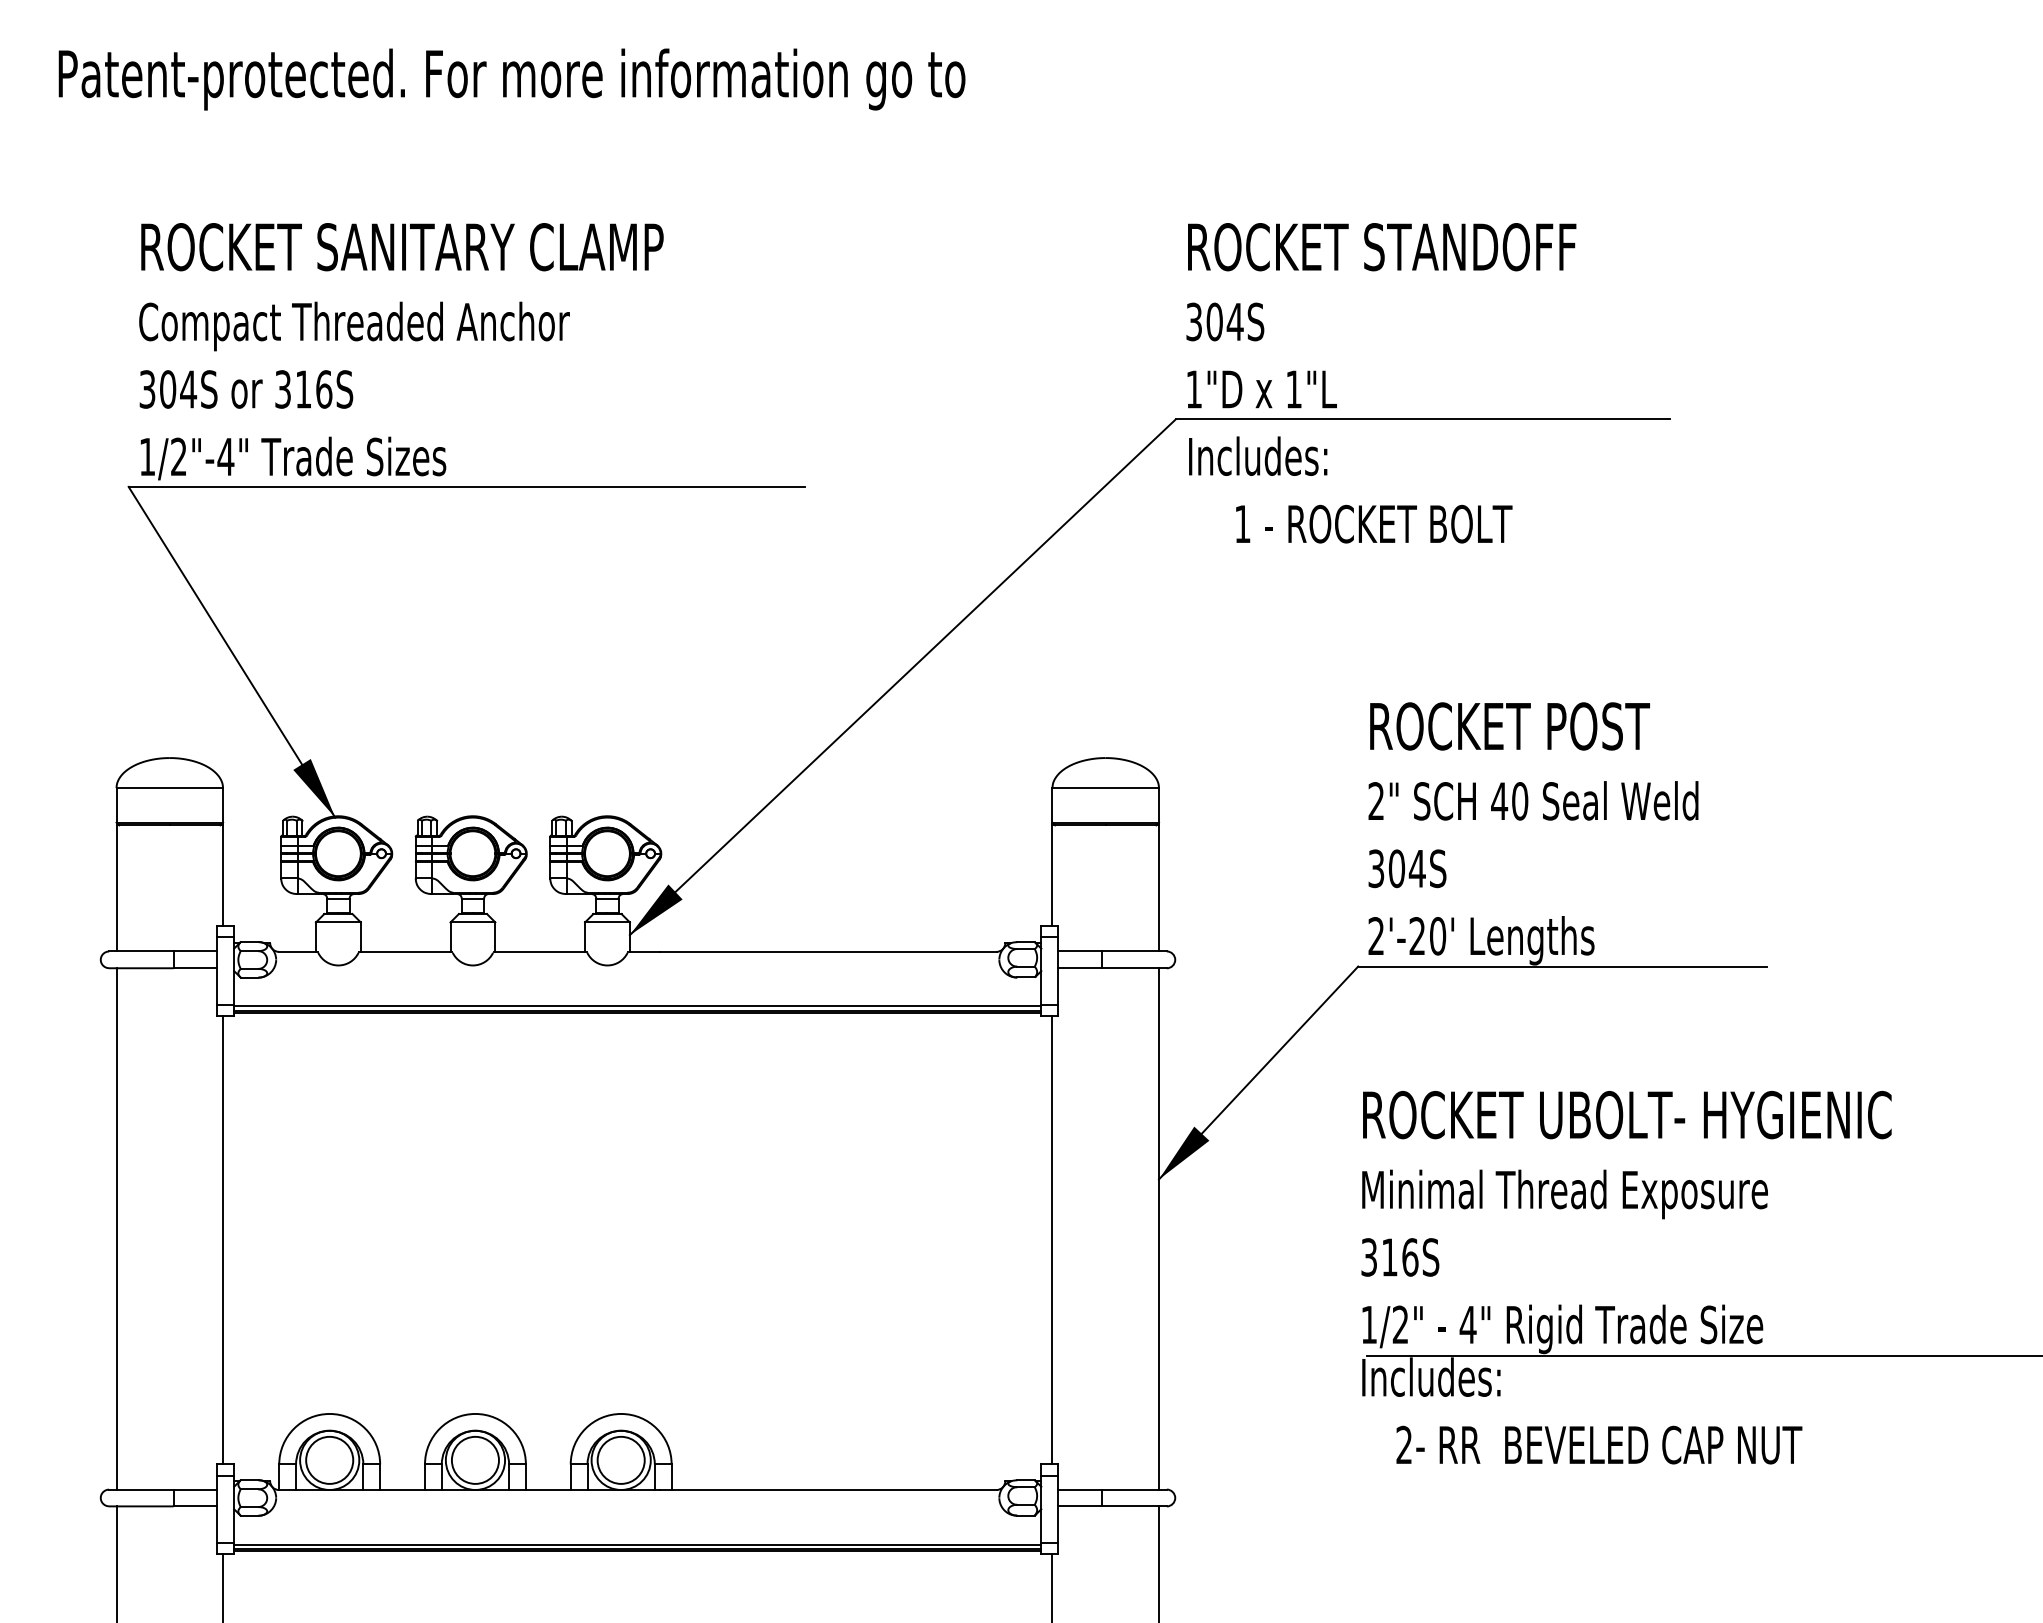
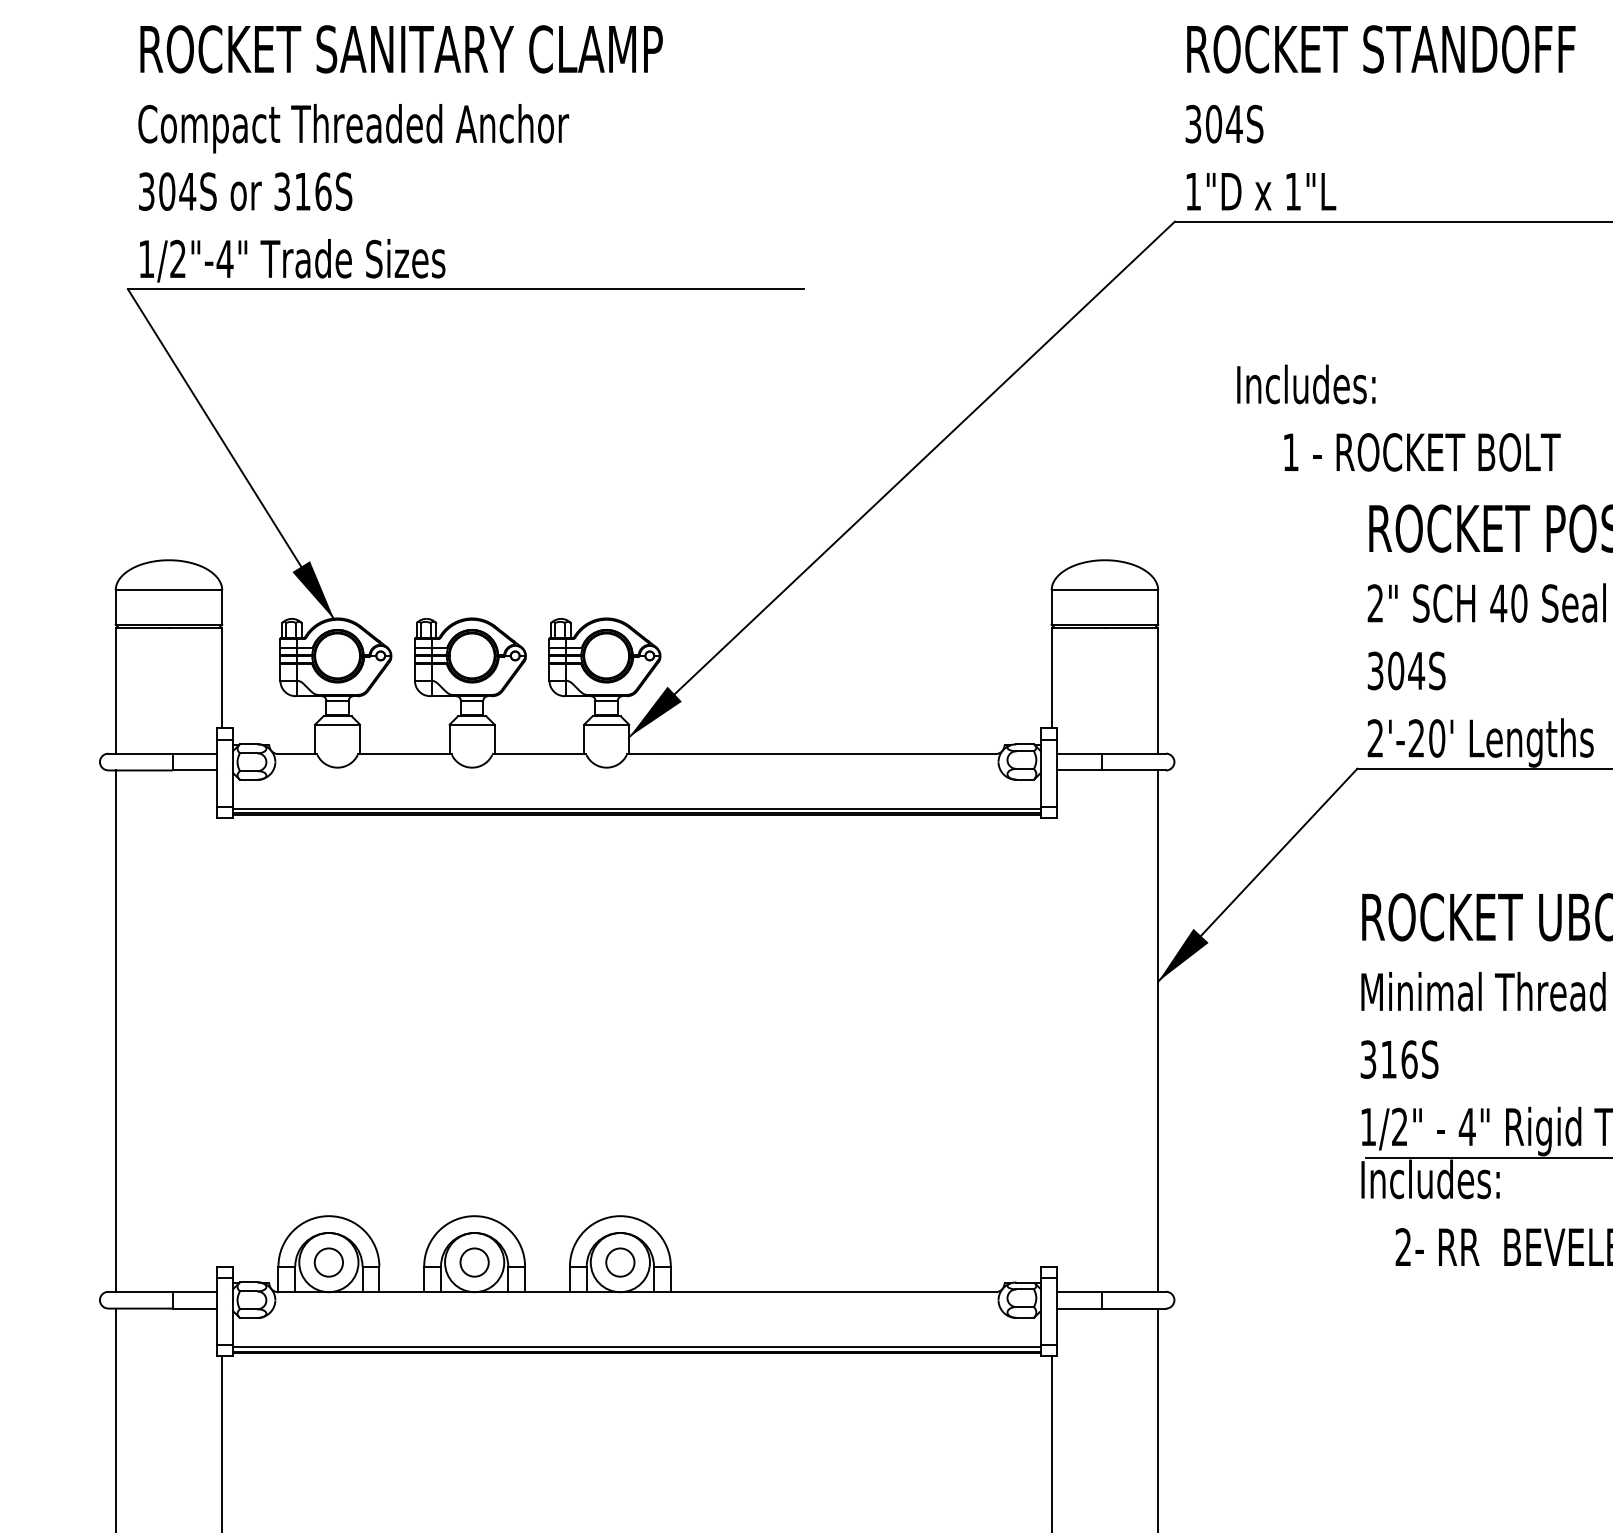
text: (1350, 489) -> (1398, 417), moved
line: (223, 1239) -> (222, 1041), removed
line: (1052, 1239) -> (1051, 1041), removed
circle: (329, 1459) -> (328, 1261), size x0.6
circle: (474, 1459) -> (473, 1261), size x0.6
circle: (620, 1459) -> (619, 1261), size x0.6

